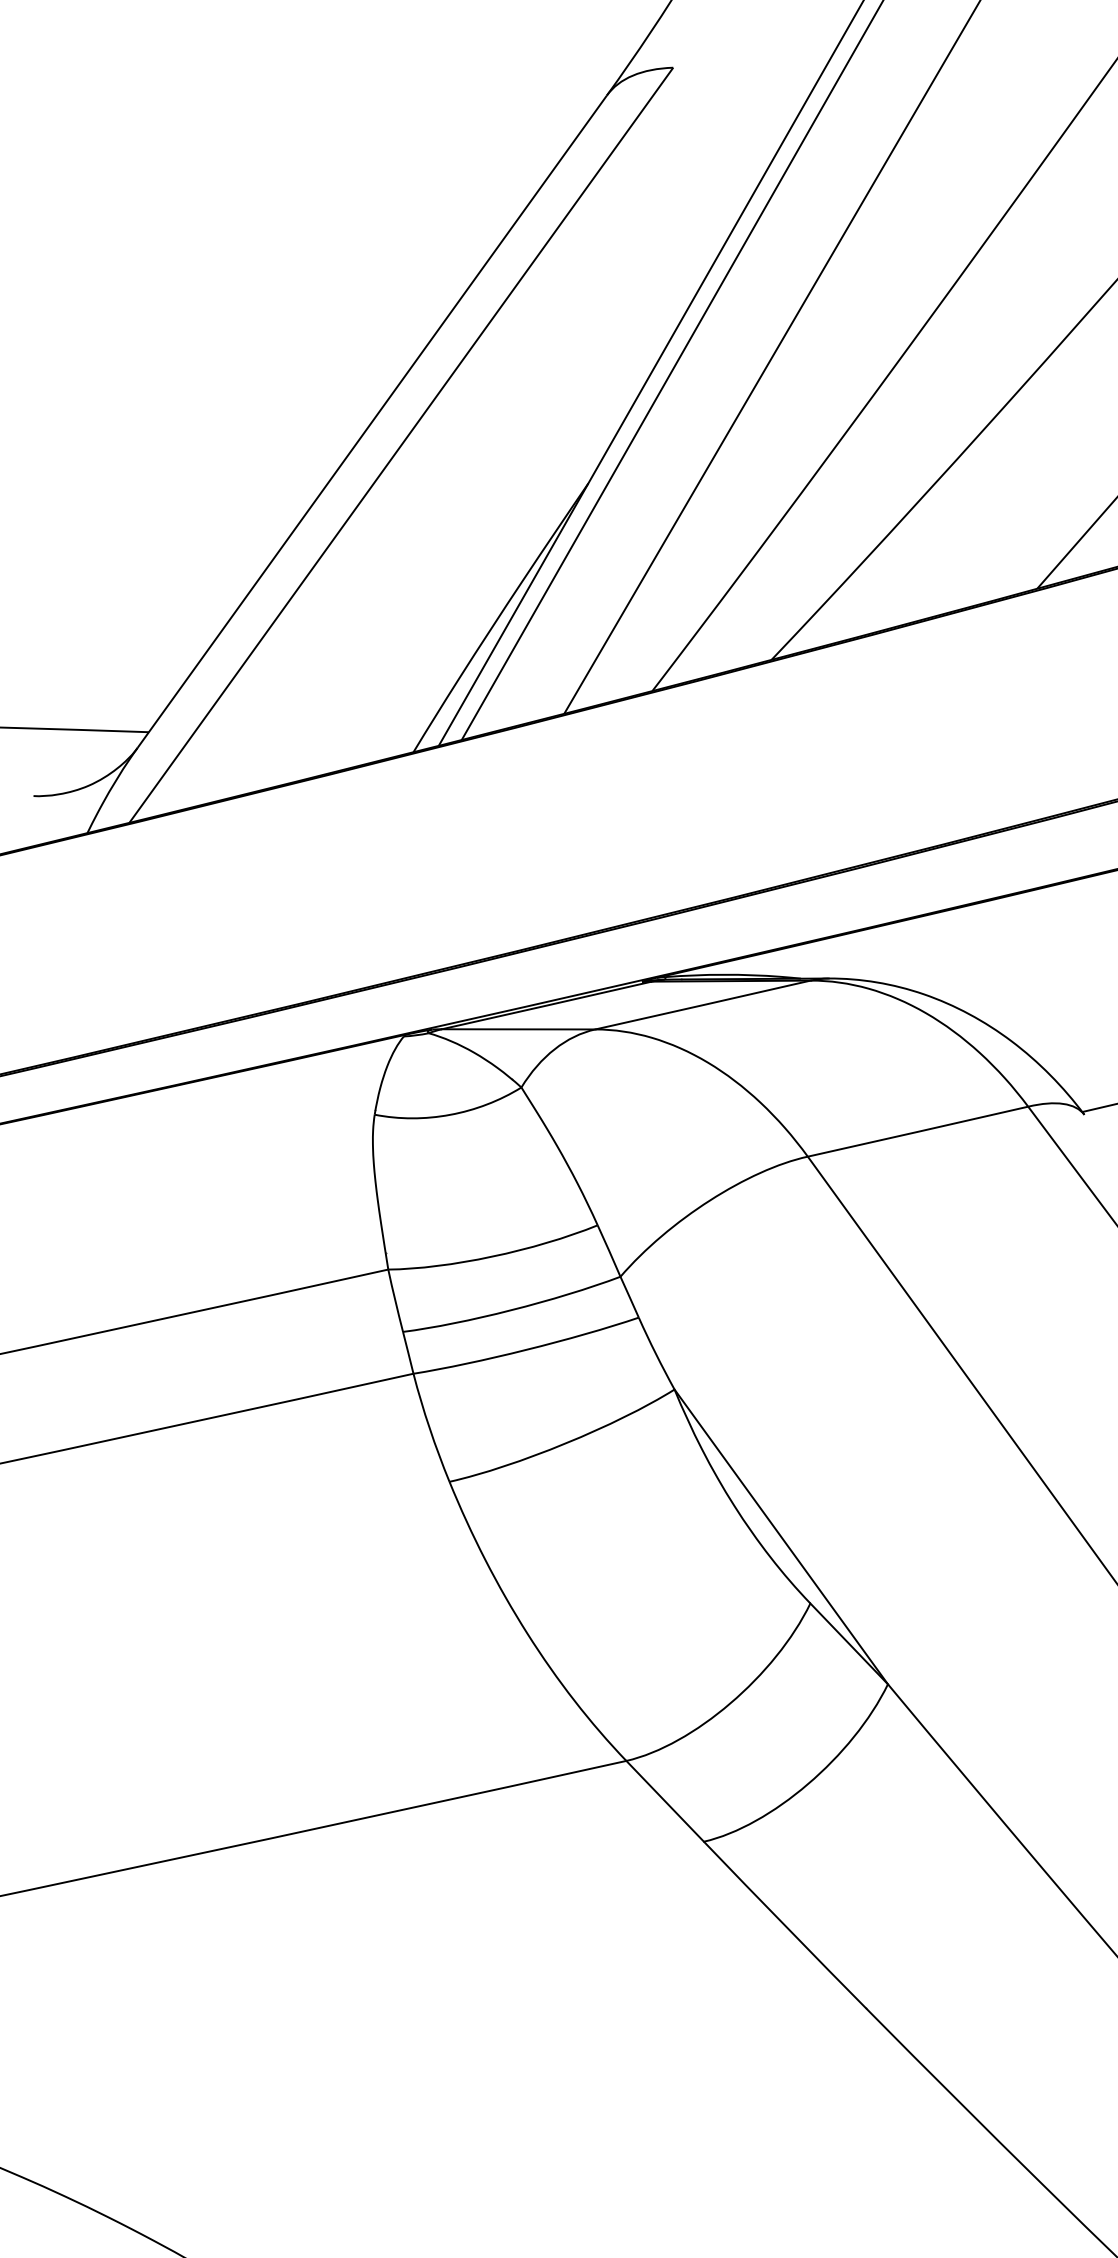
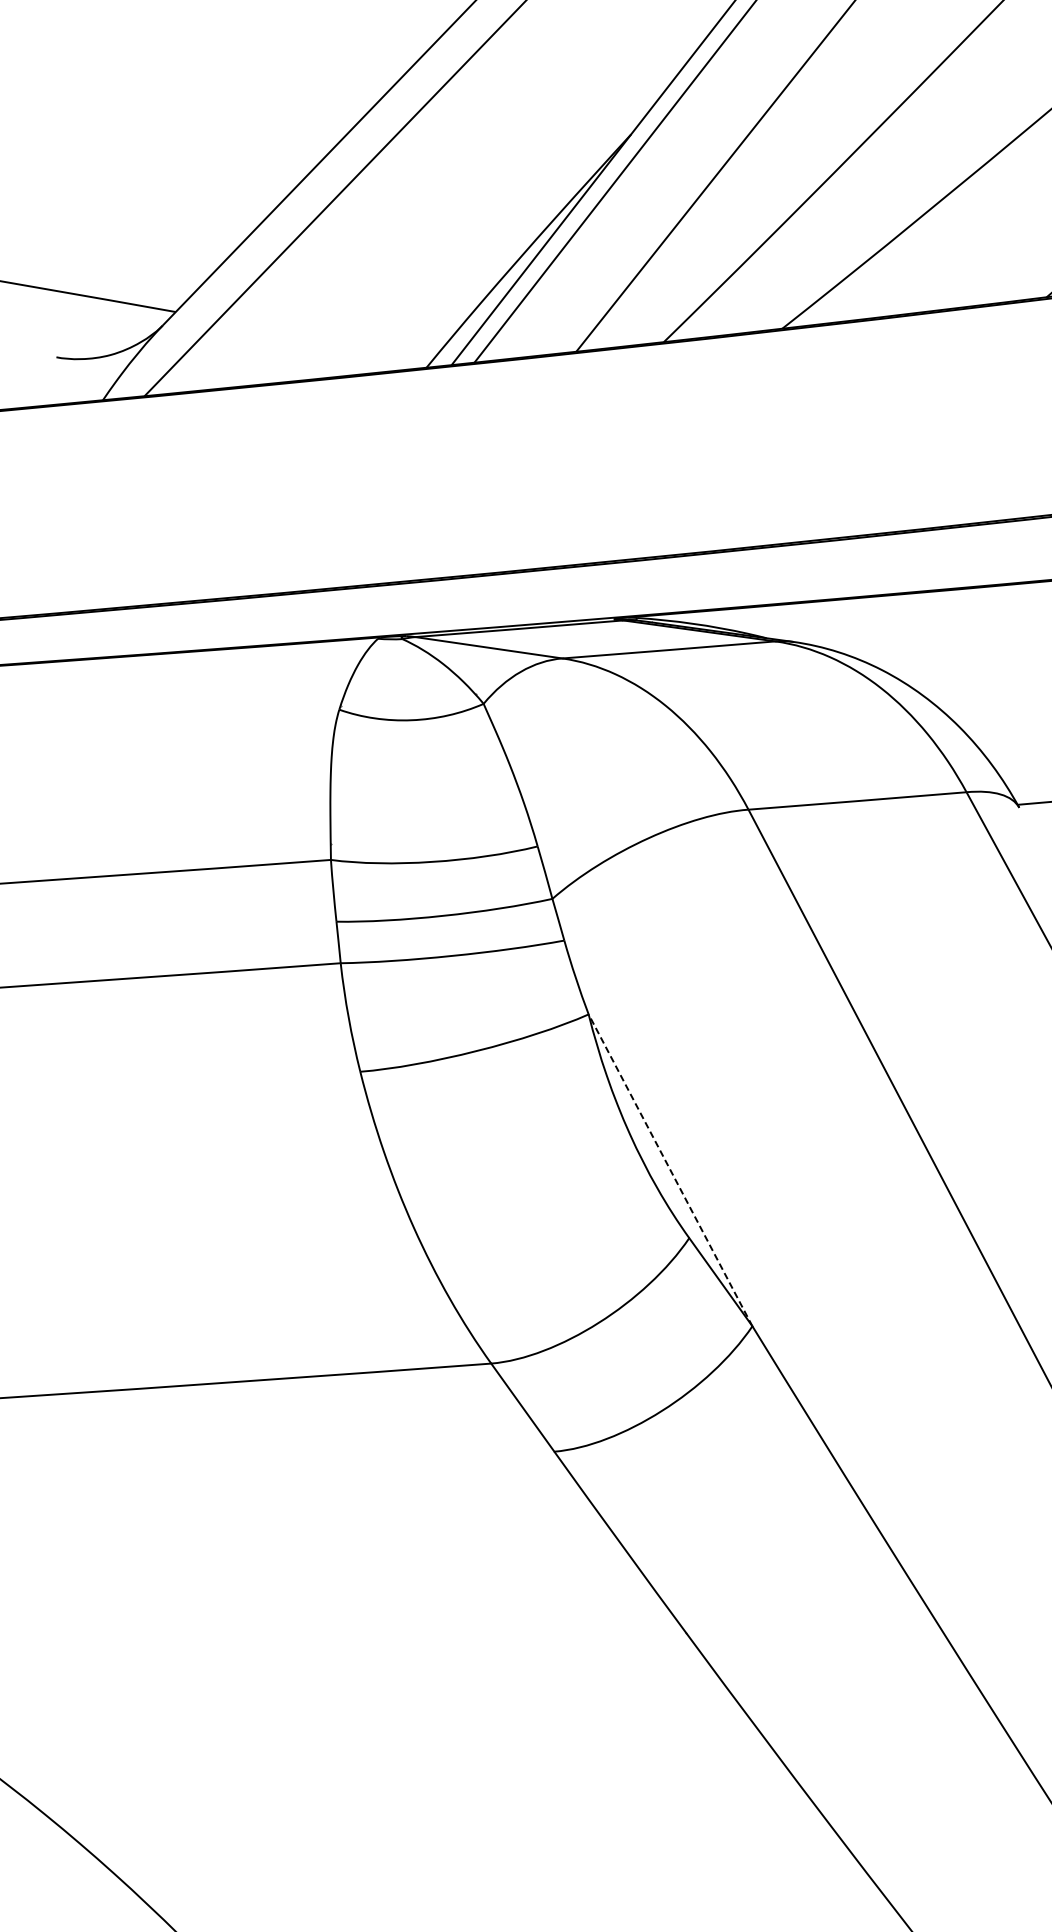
line: (781, 1536) -> (670, 1169), solid -> dashed

